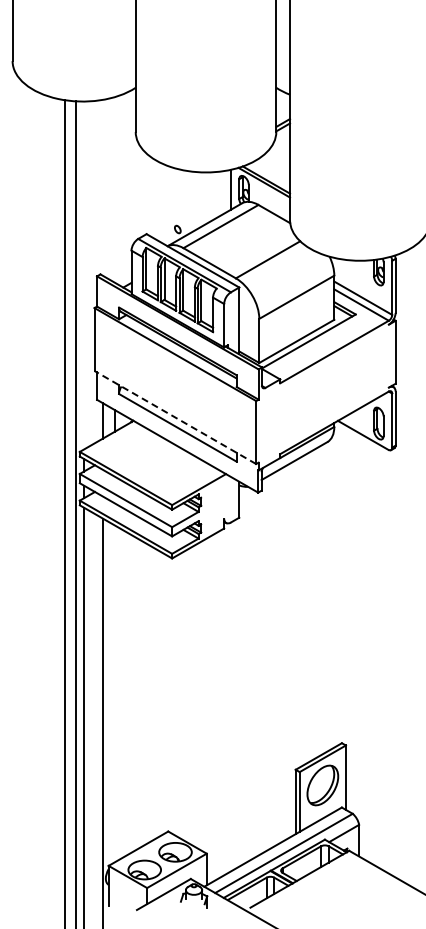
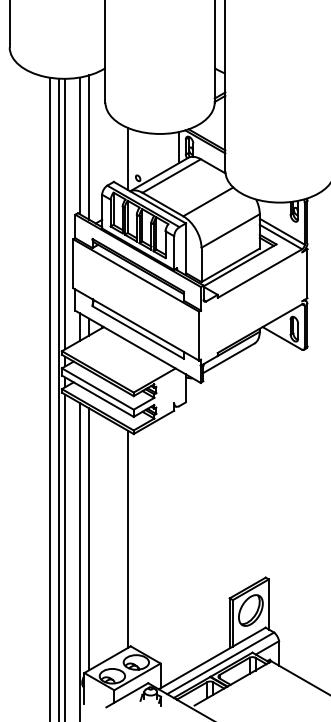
line: (103, 187) -> (80, 145), added
line: (114, 189) -> (88, 147), added
line: (164, 204) -> (127, 158), added
line: (84, 275) -> (65, 214), added
line: (174, 417) -> (135, 324), dashed -> solid
line: (114, 693) -> (88, 539), added
line: (164, 693) -> (127, 539), added

